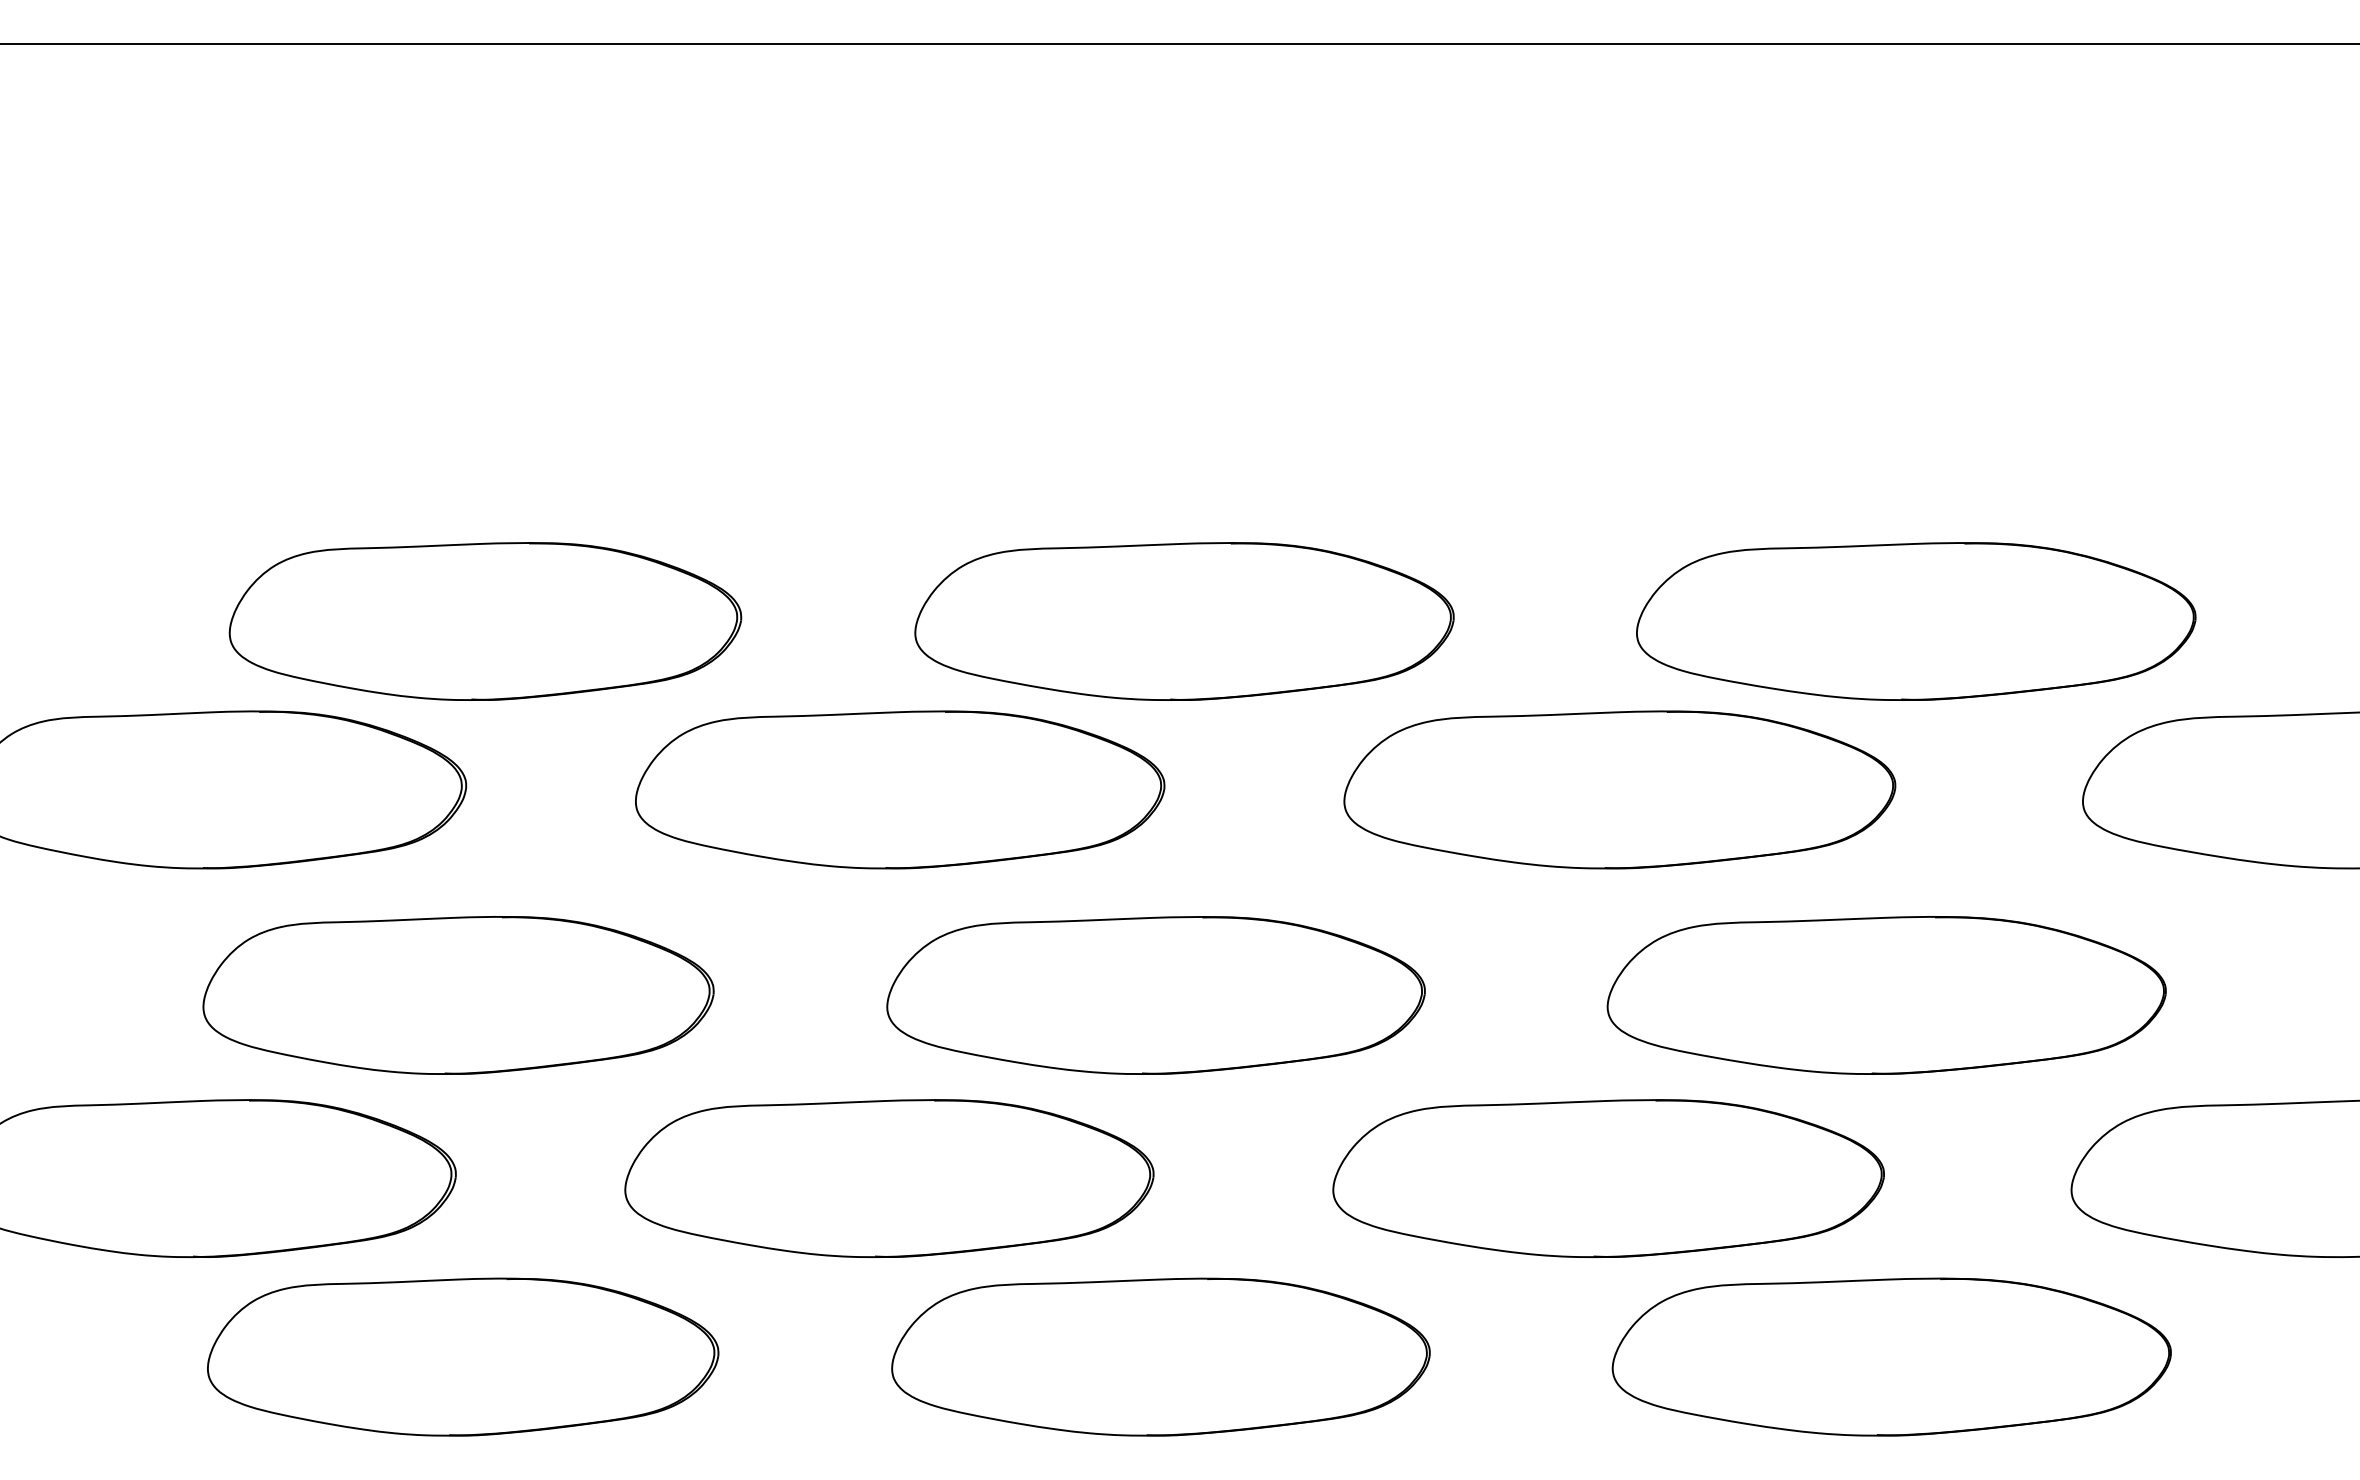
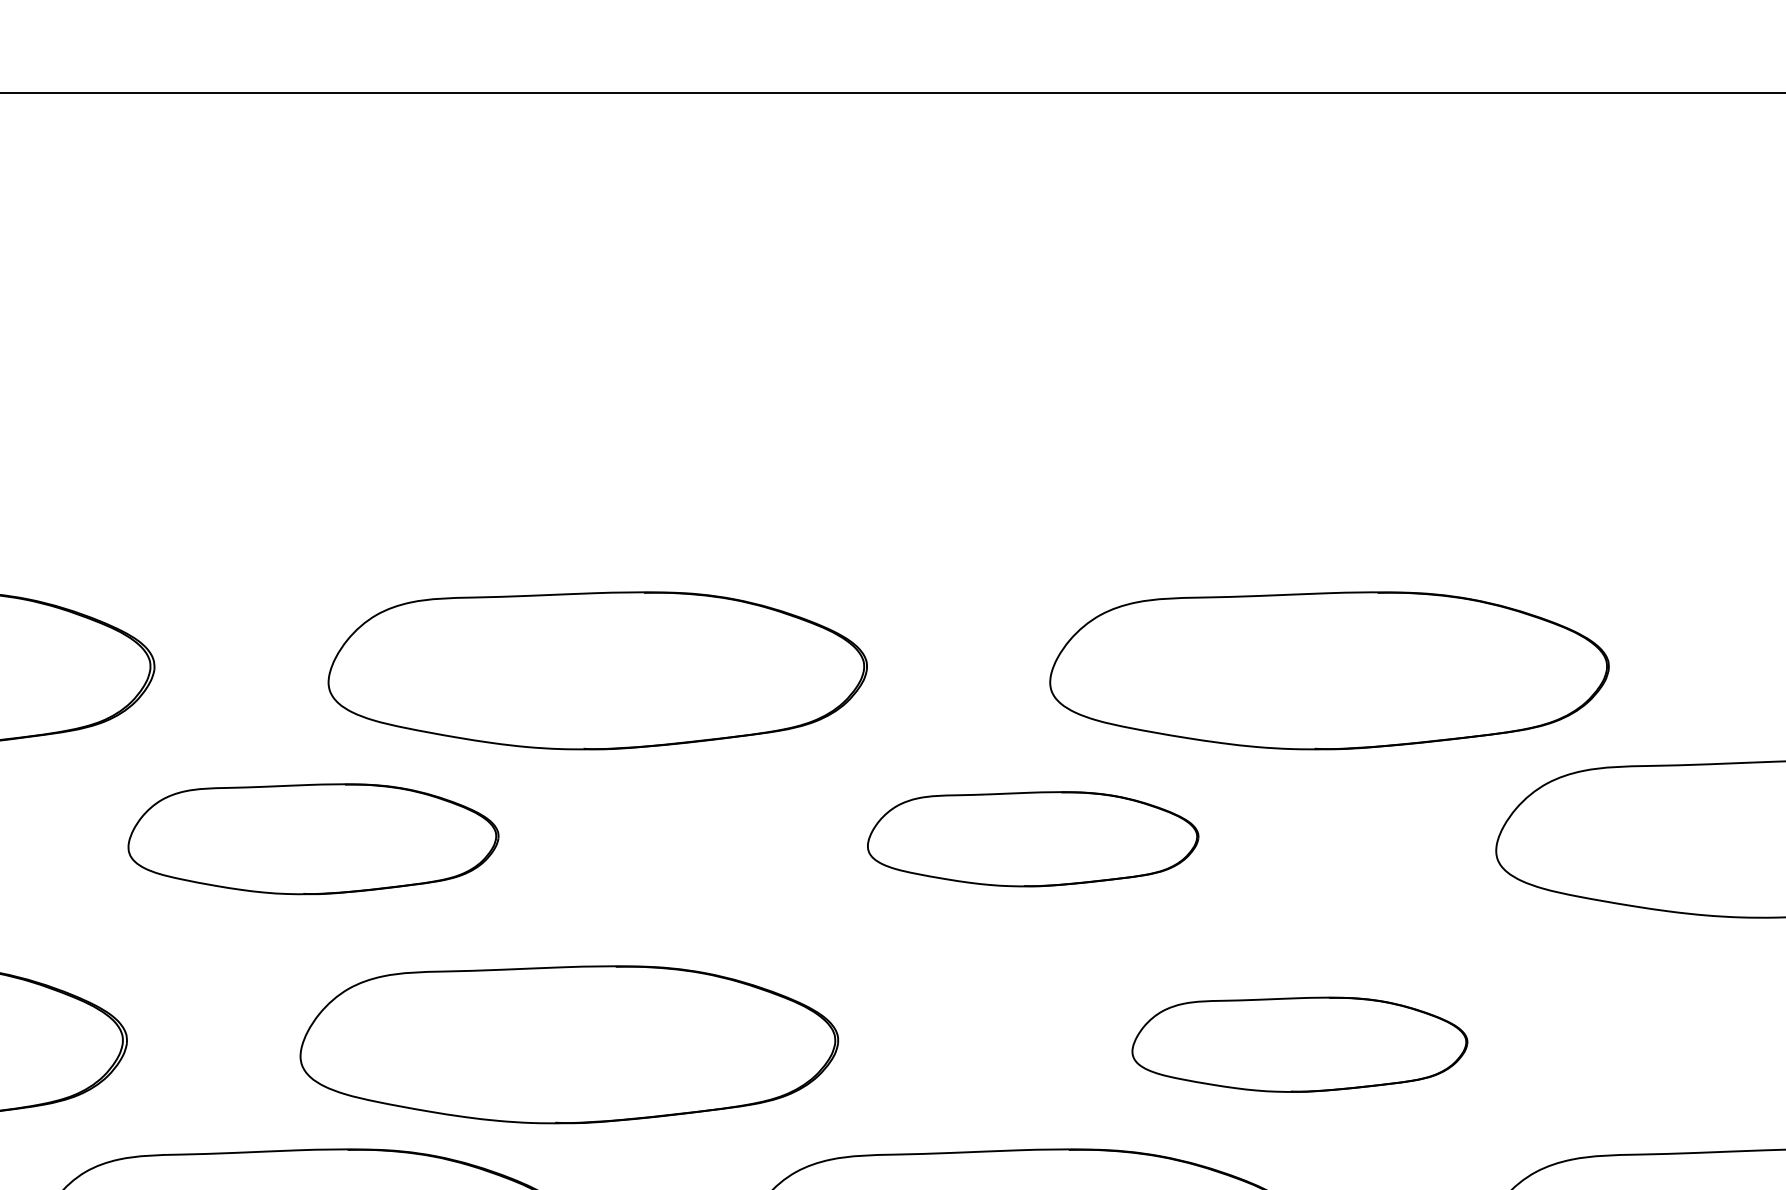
part: (900, 789) -> (313, 838), size x0.7
part: (1619, 789) -> (1032, 838), size x0.6
part: (1886, 995) -> (1299, 1044), size x0.6

